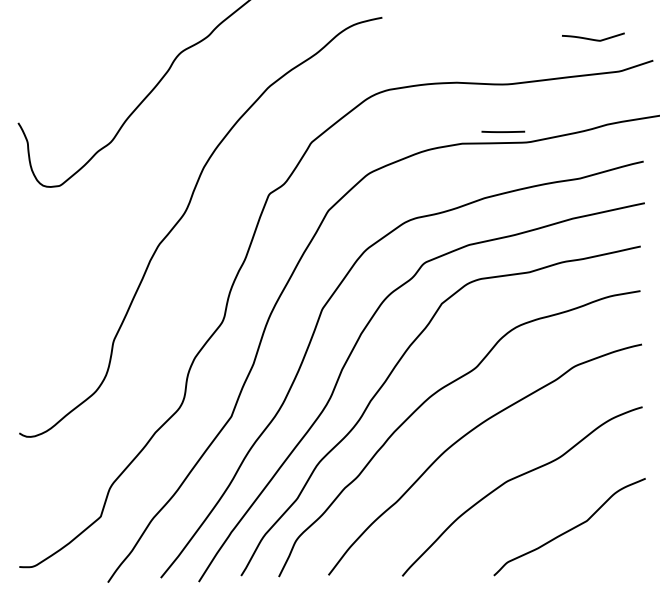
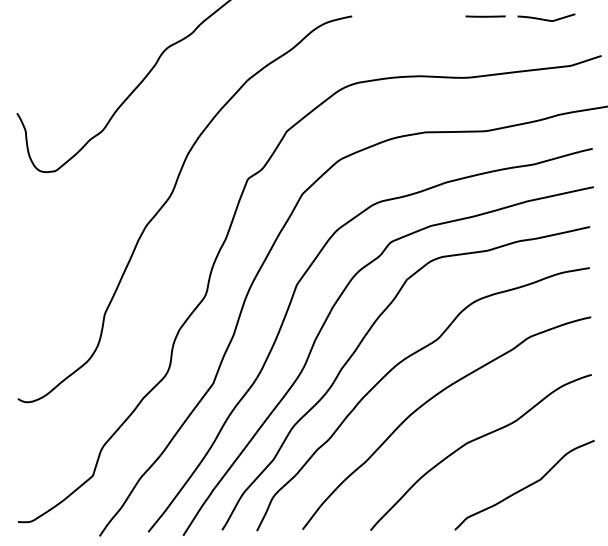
curve: (592, 38) -> (545, 18), moved
line: (503, 131) -> (485, 16), moved

